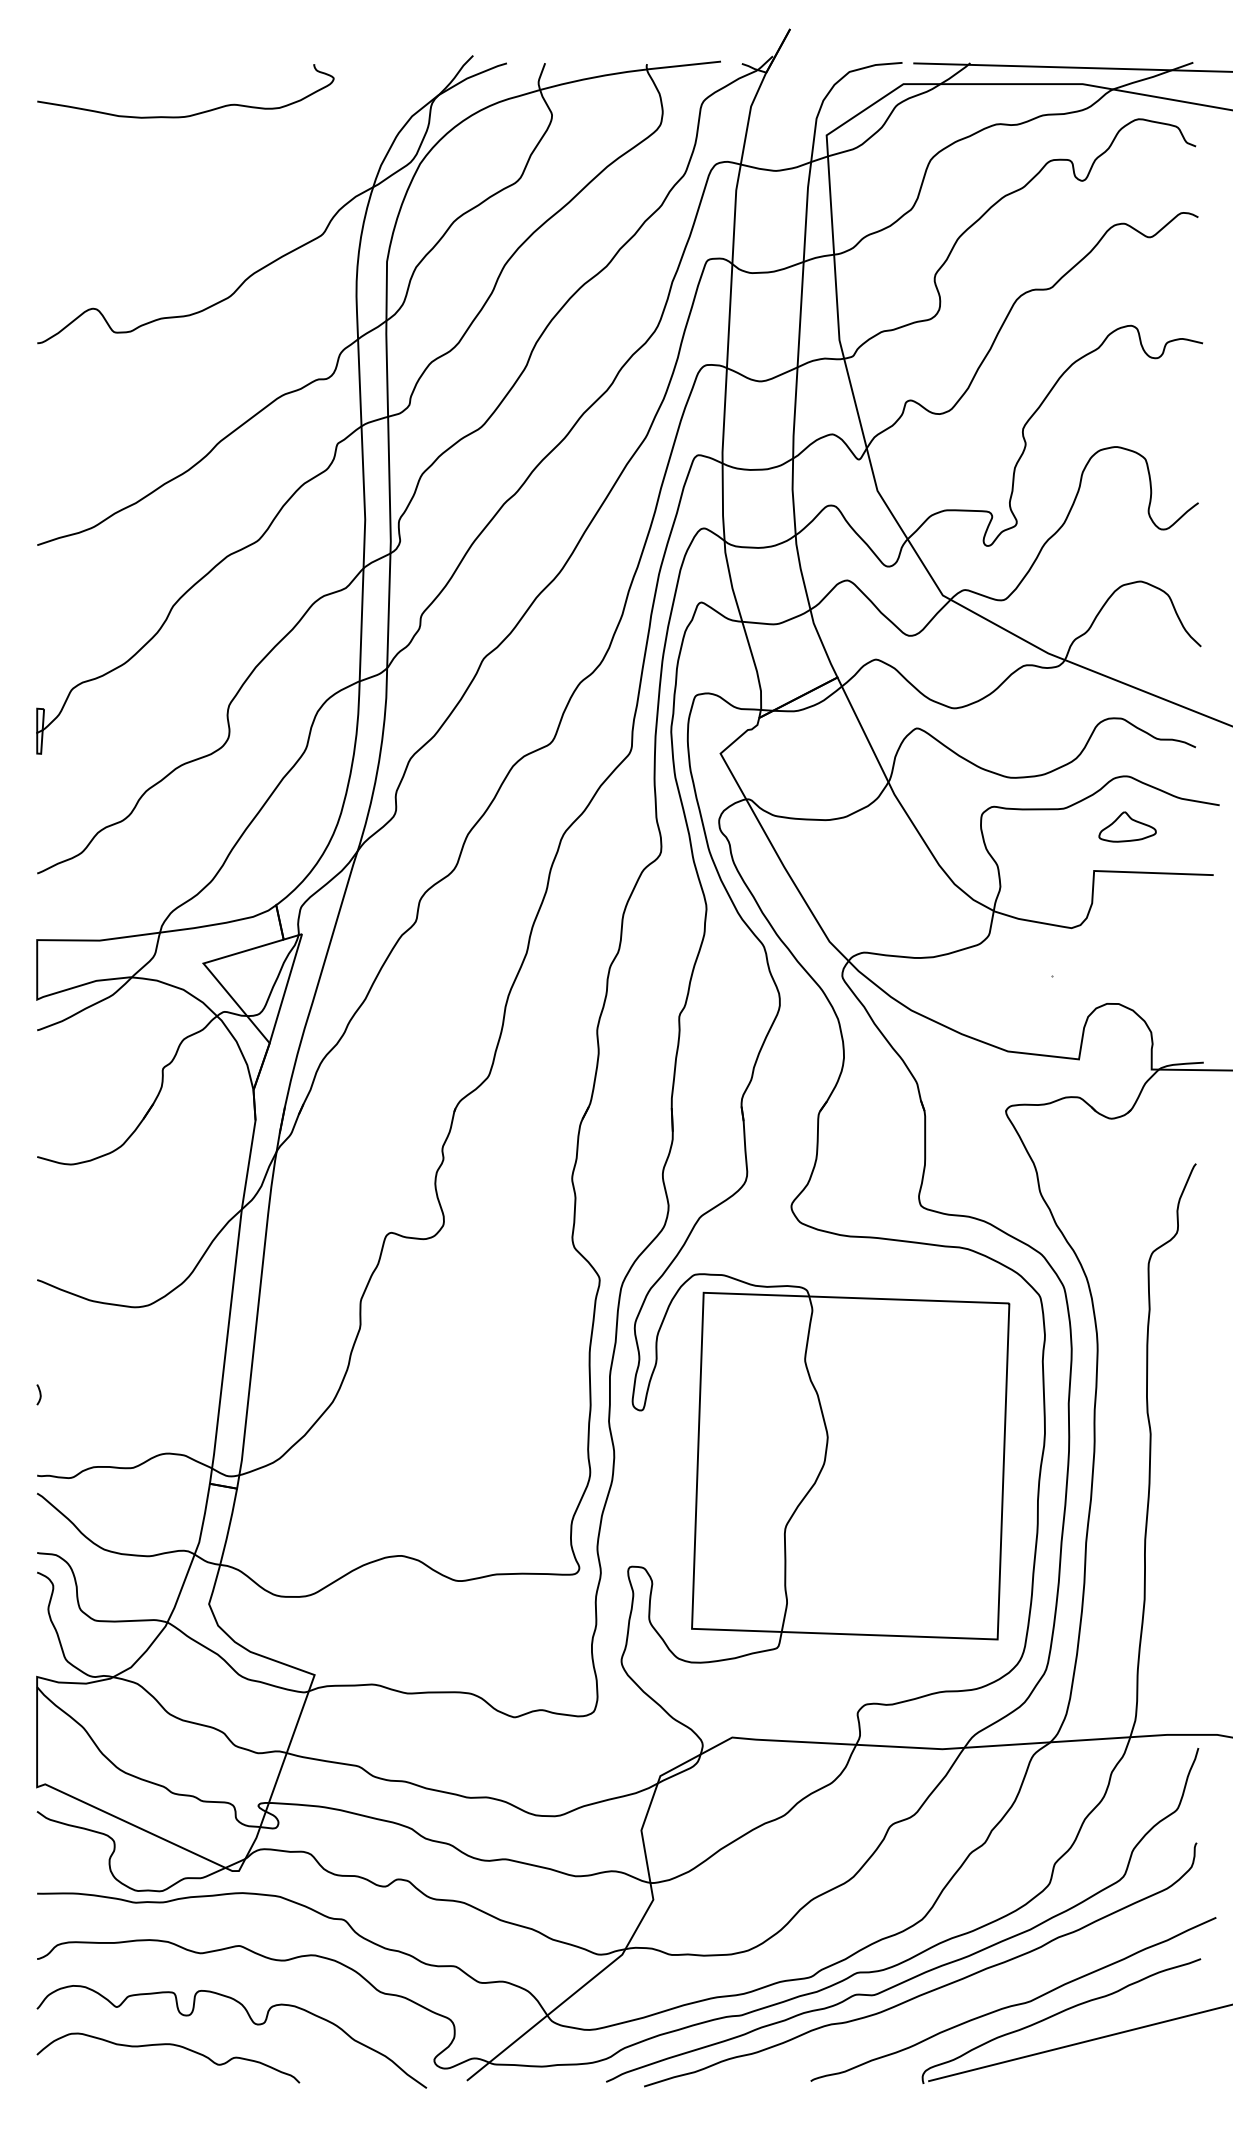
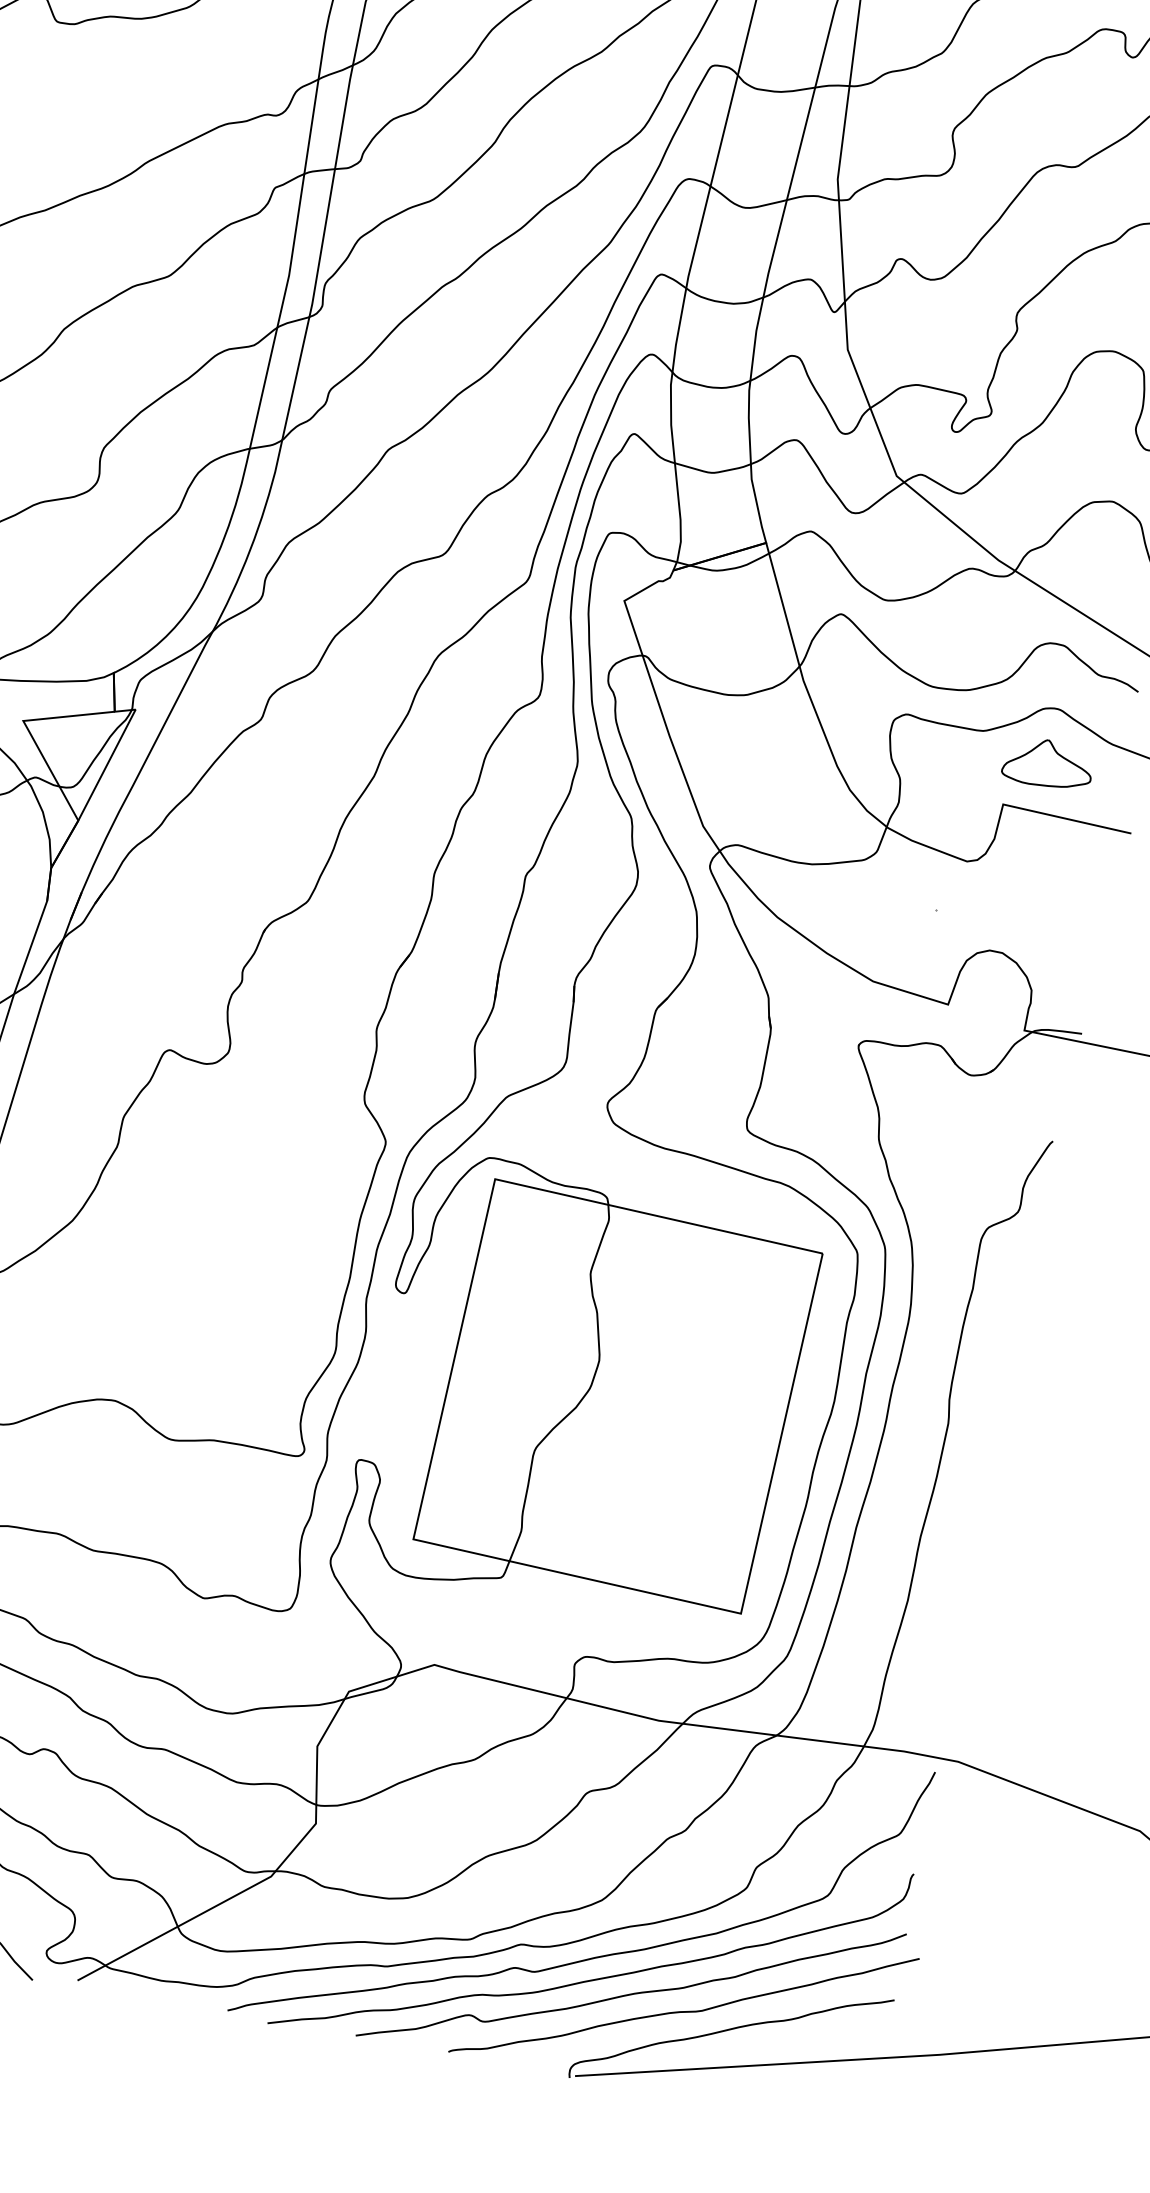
part: (1127, 826) -> (1048, 763), size x1.43
curve: (966, 1996) -> (633, 1992), added

